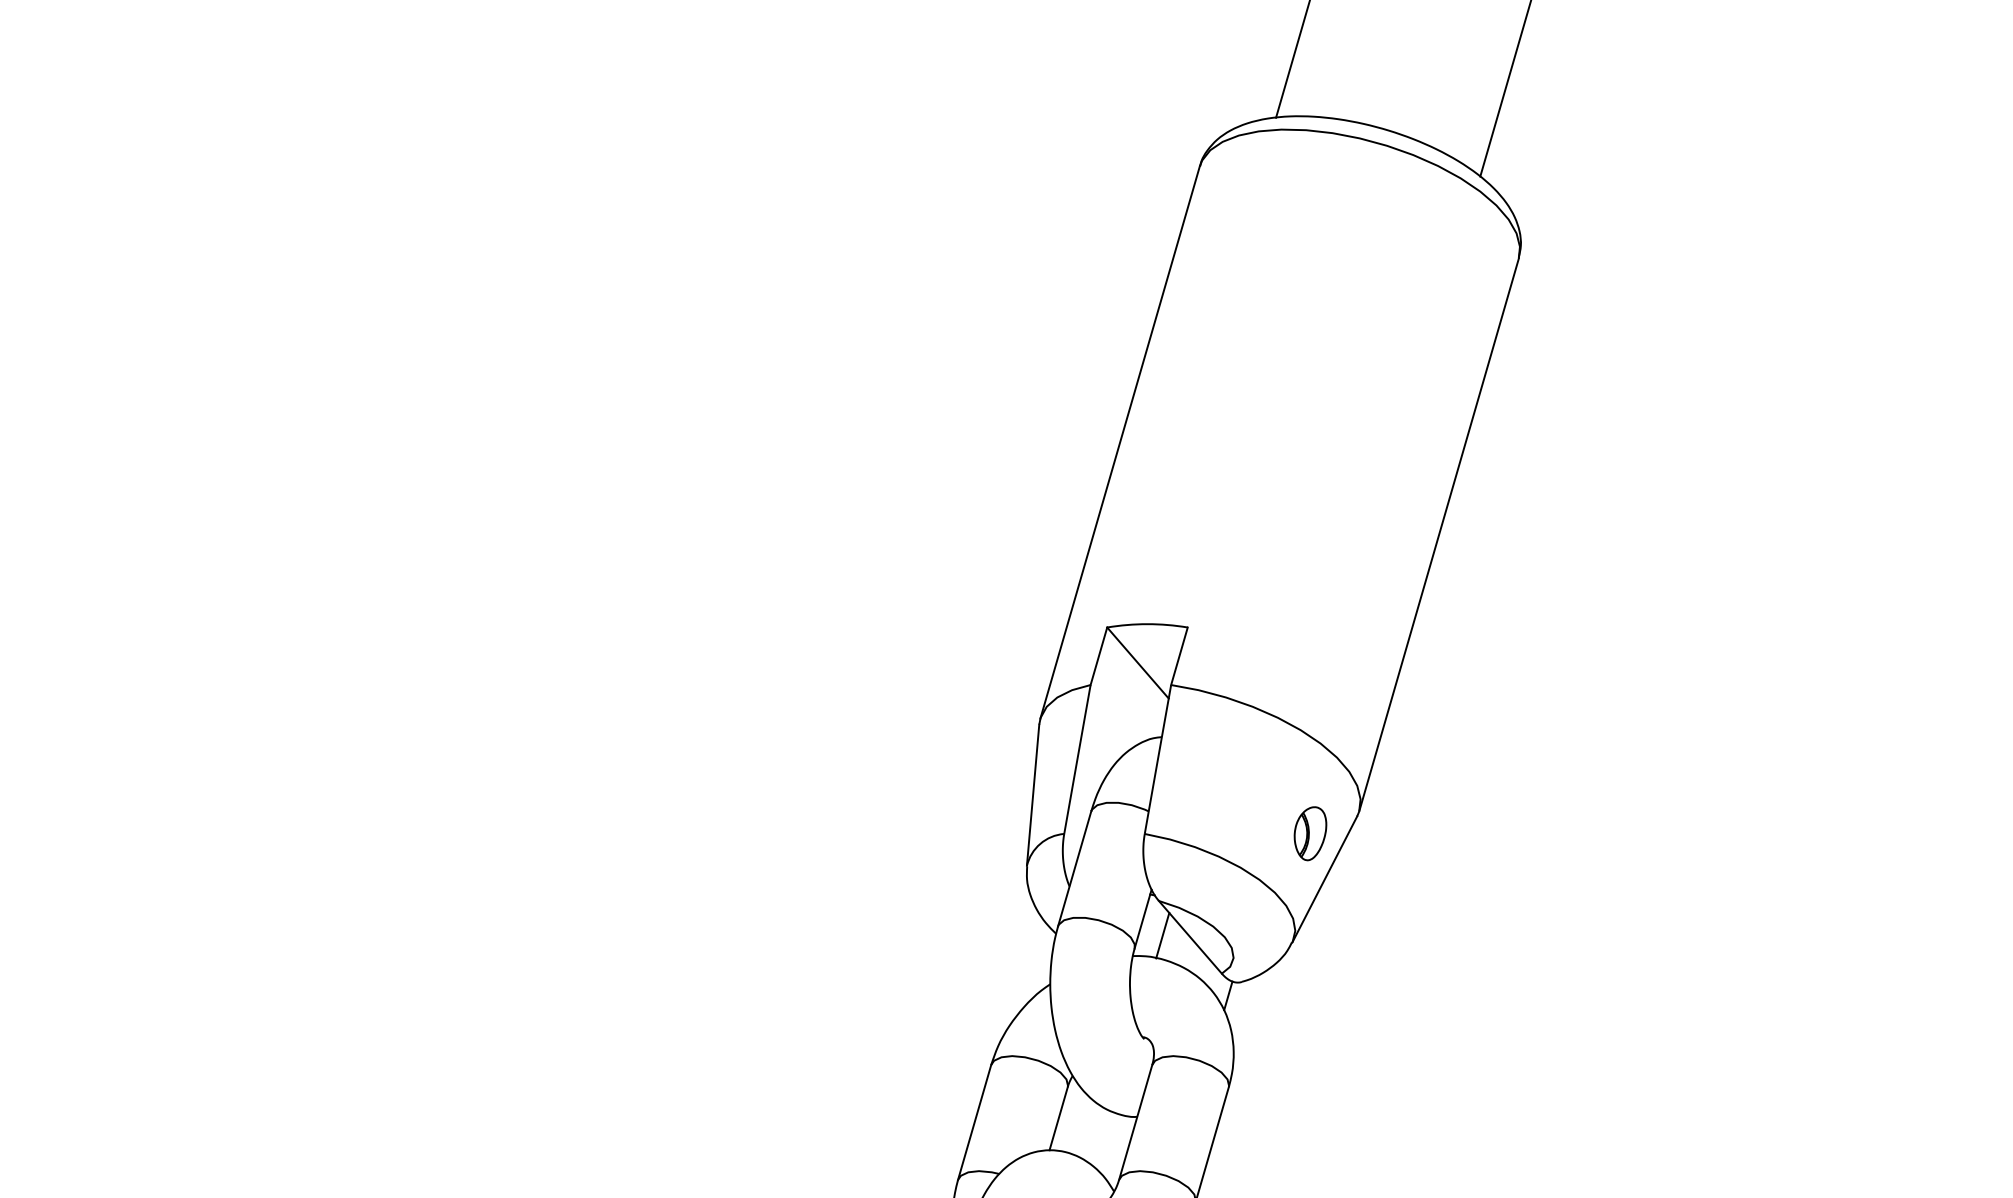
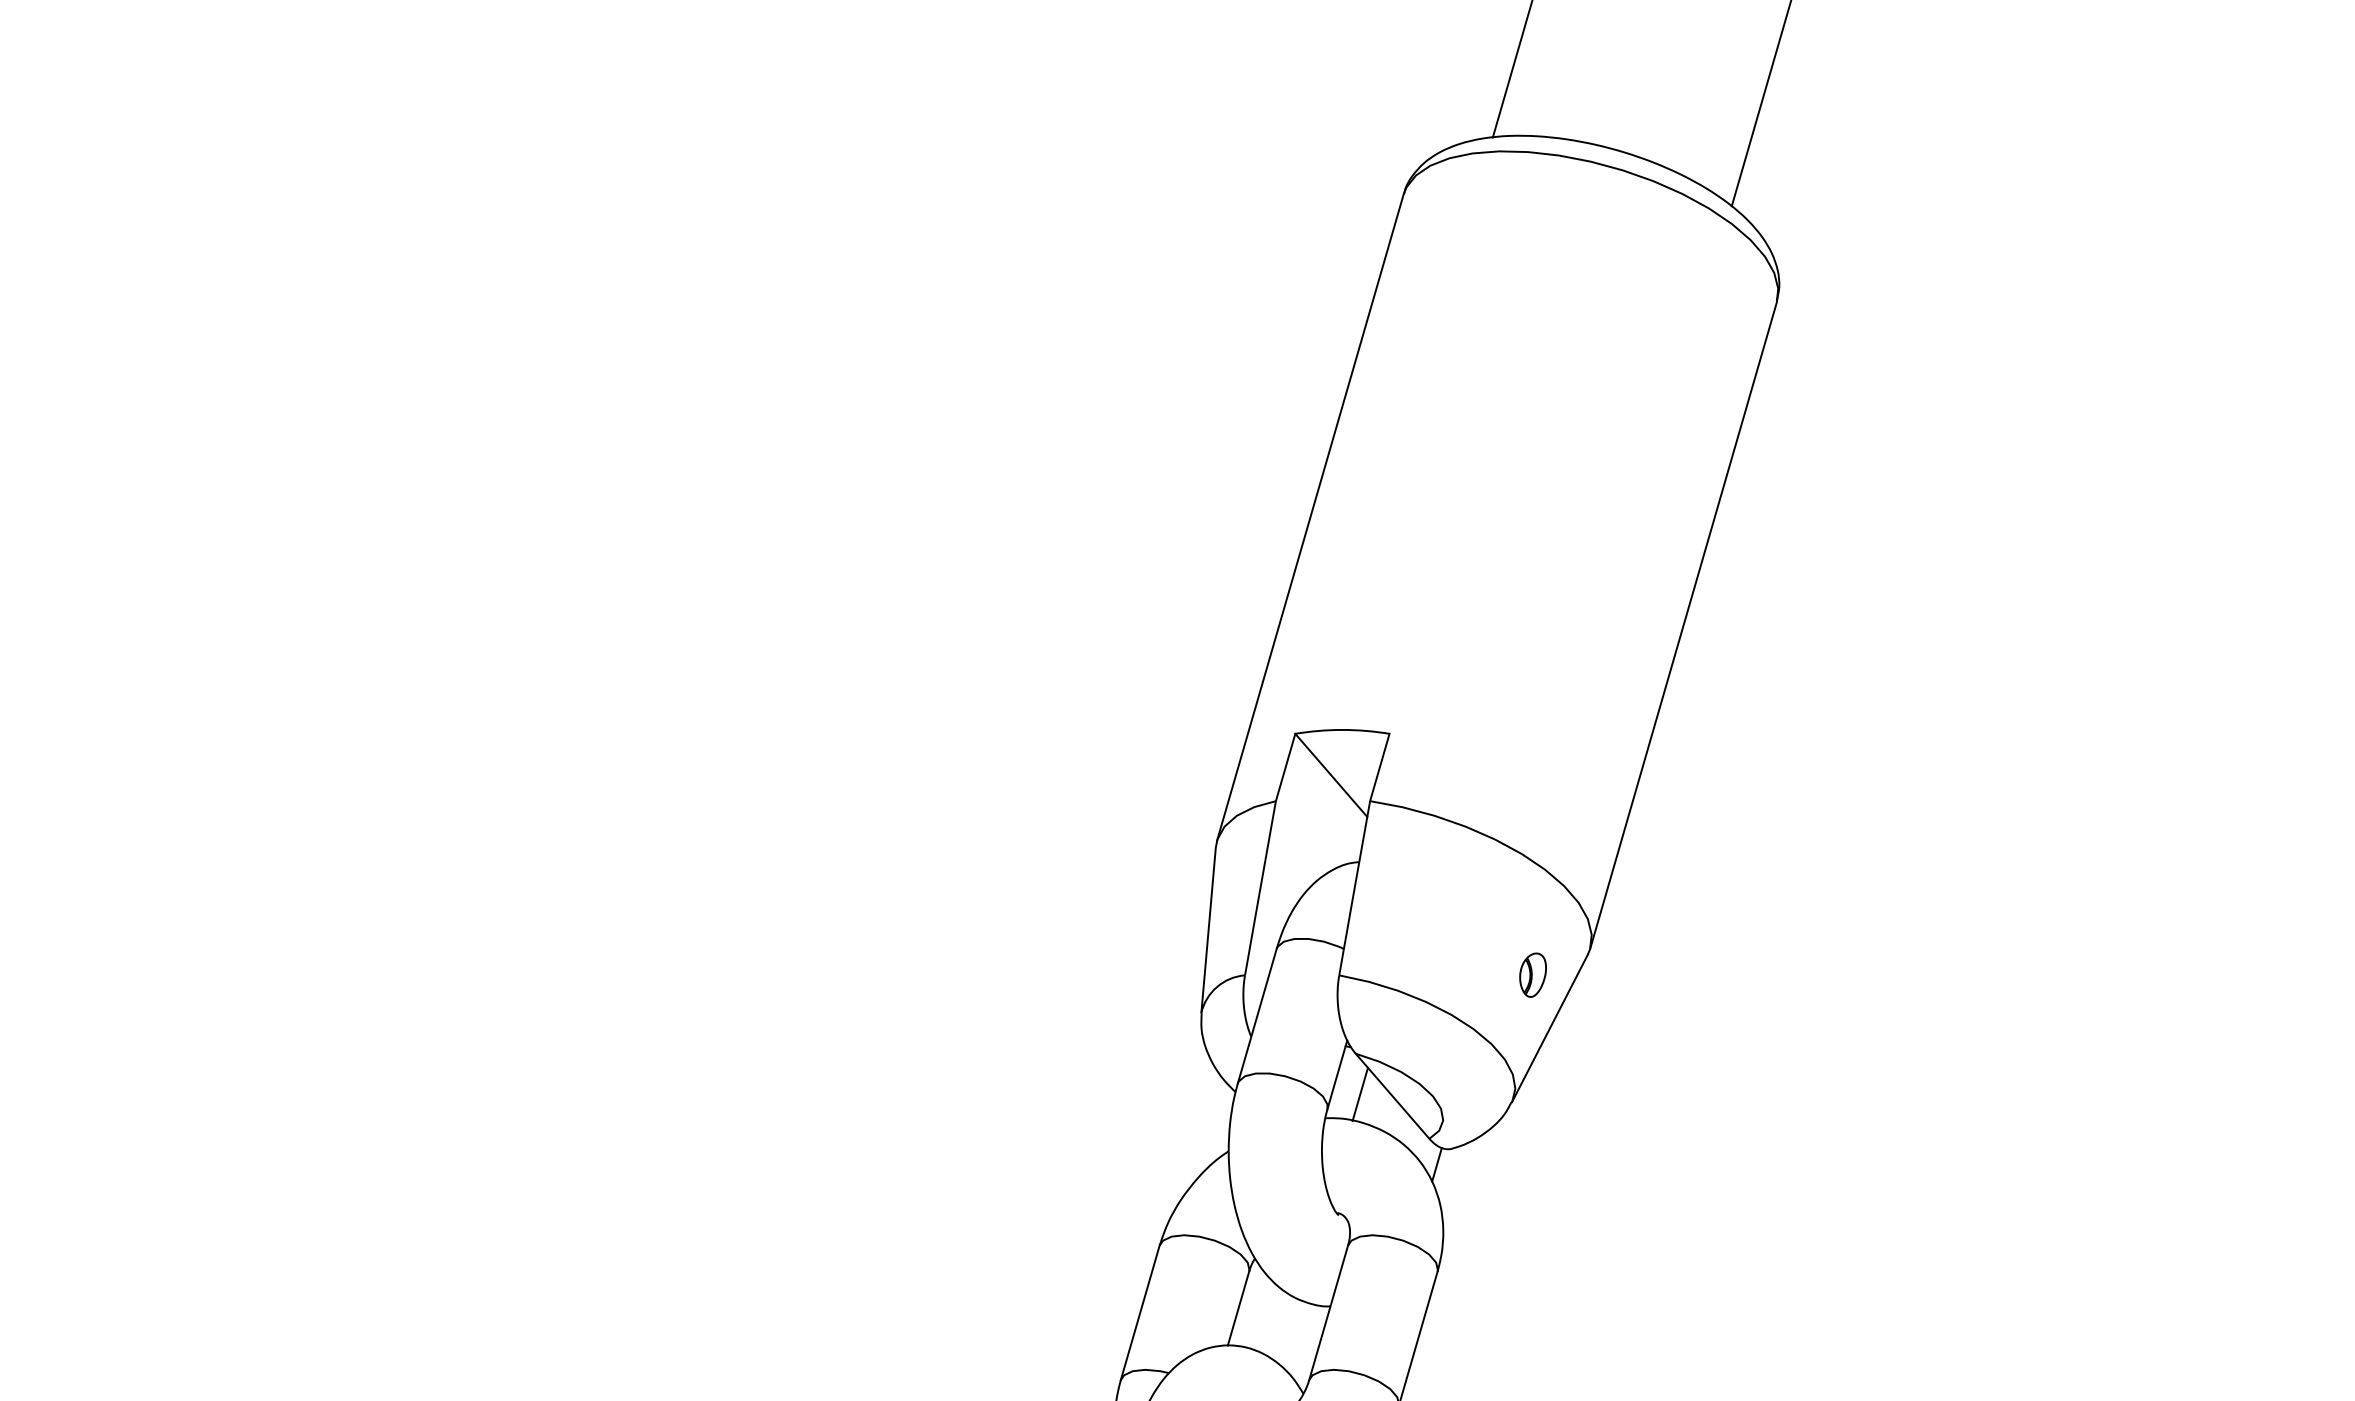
part: (1309, 834) -> (1532, 975), size x0.7

